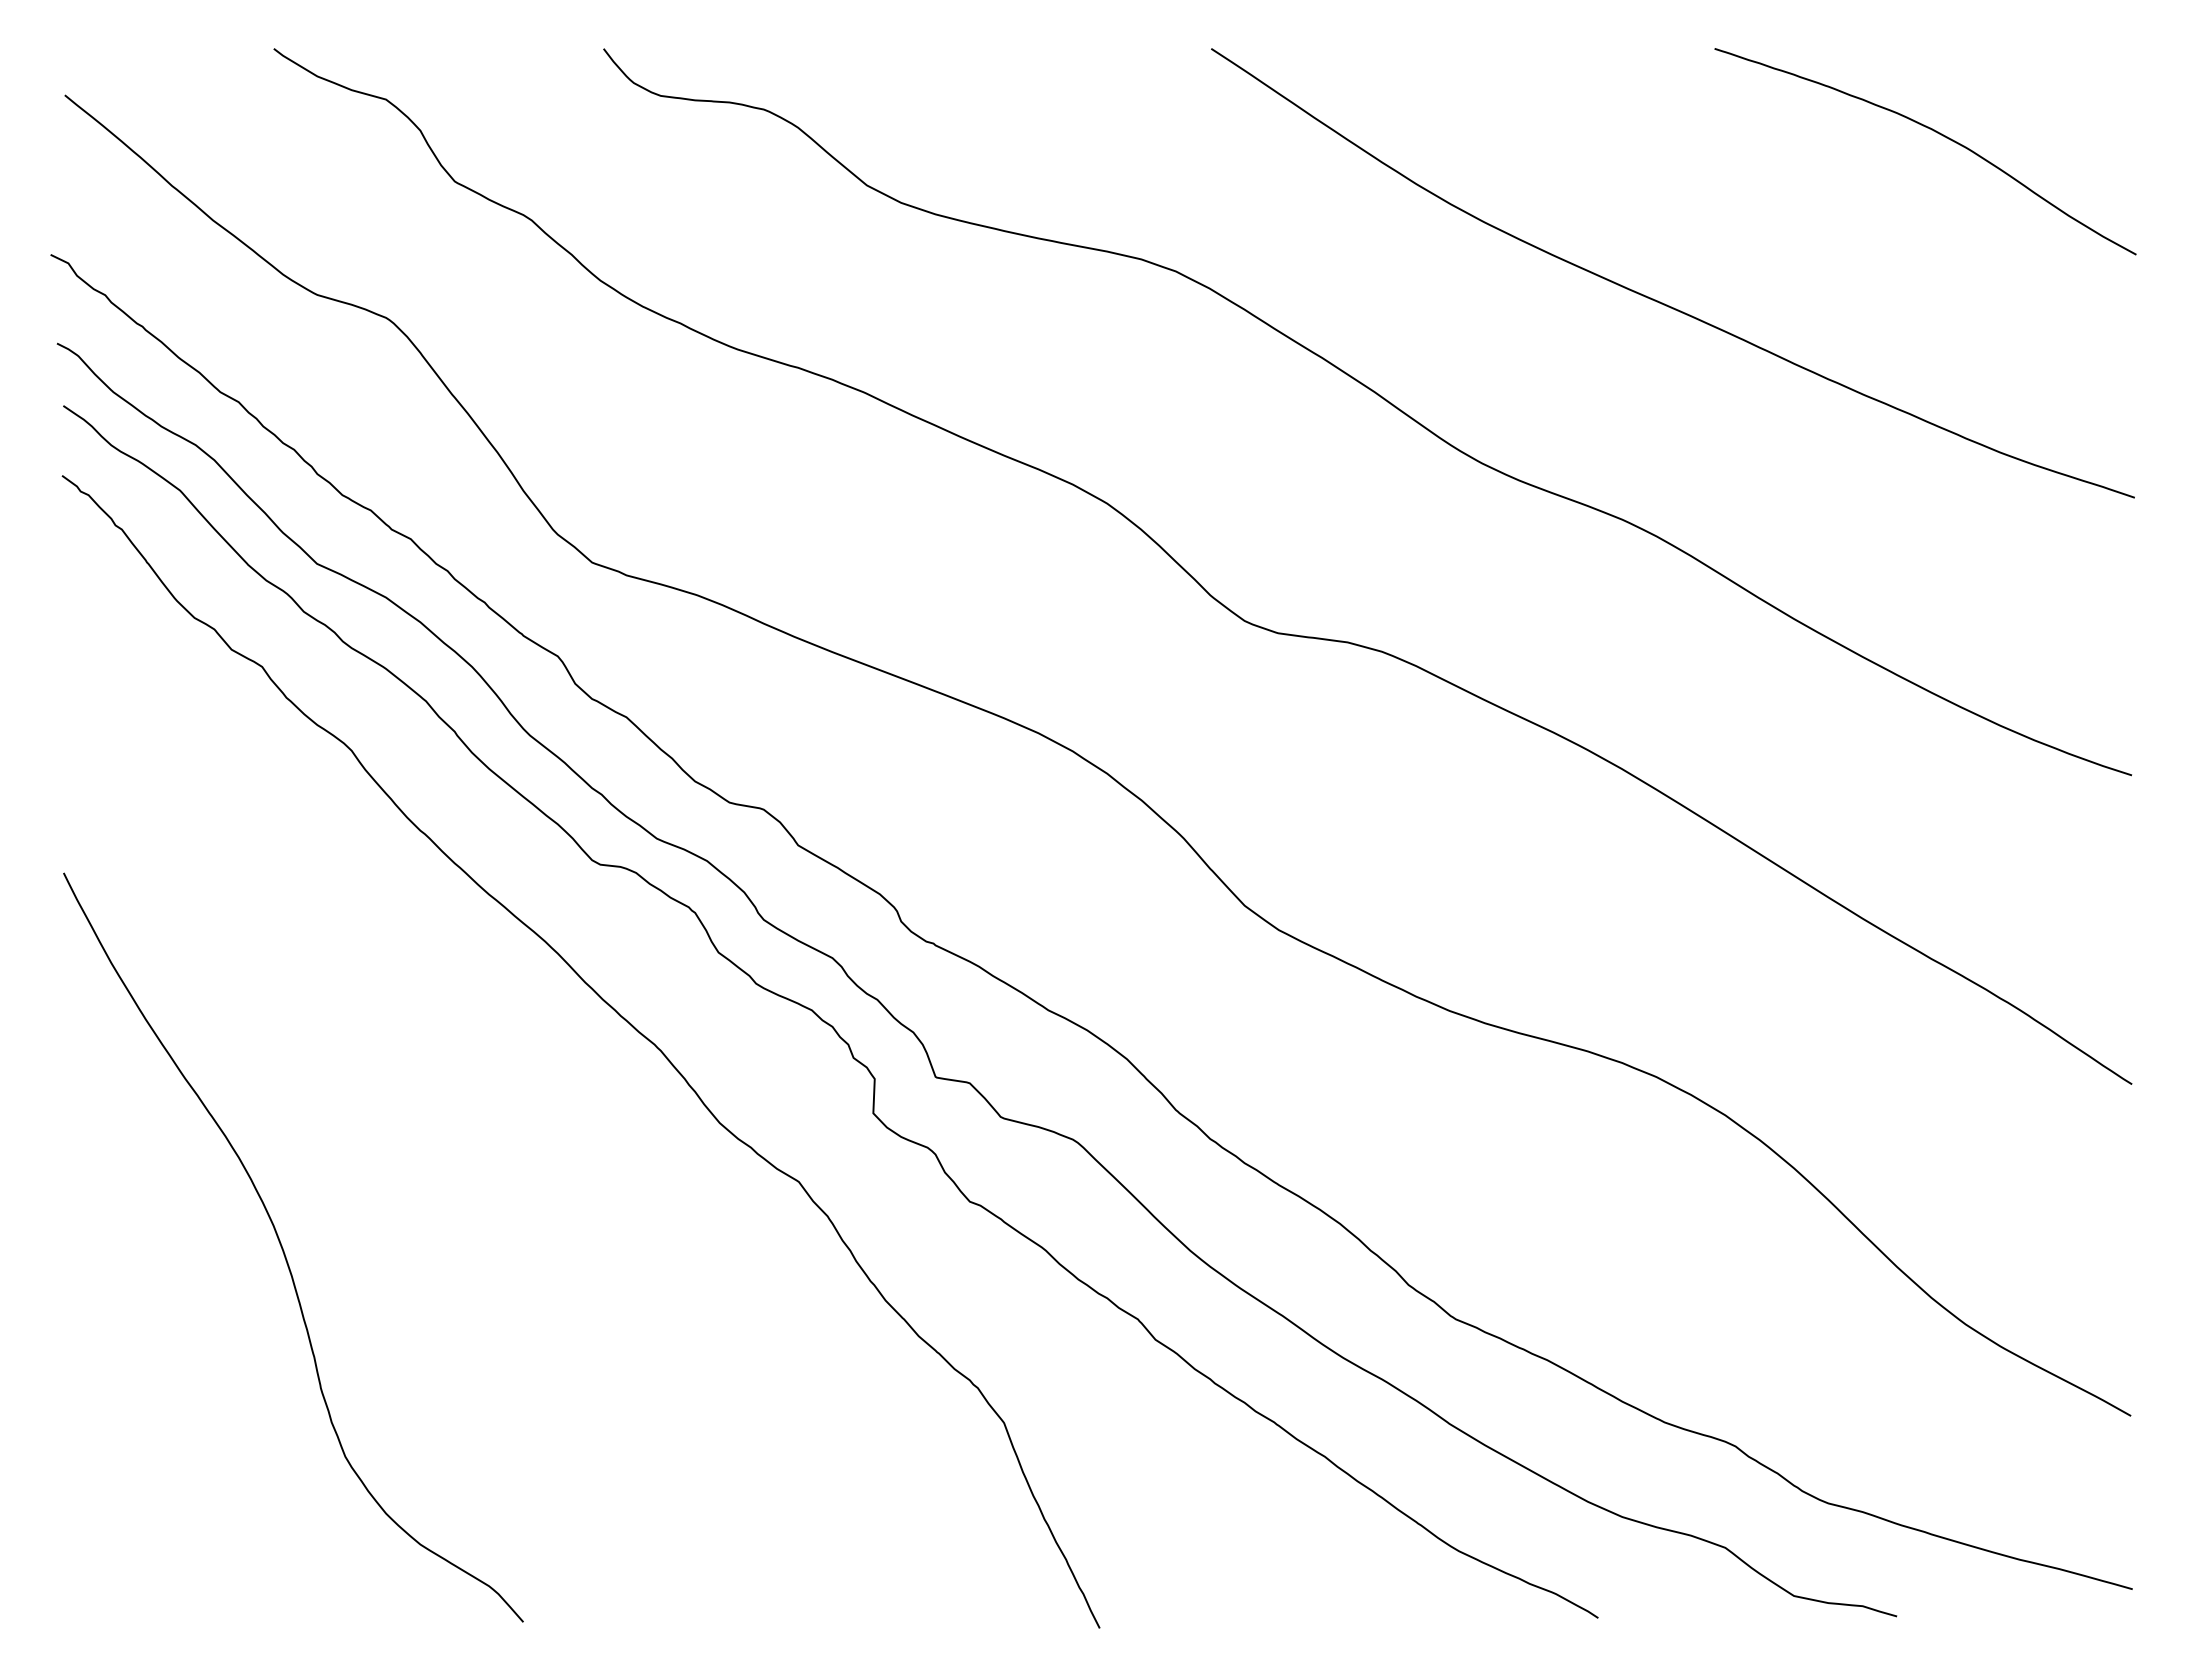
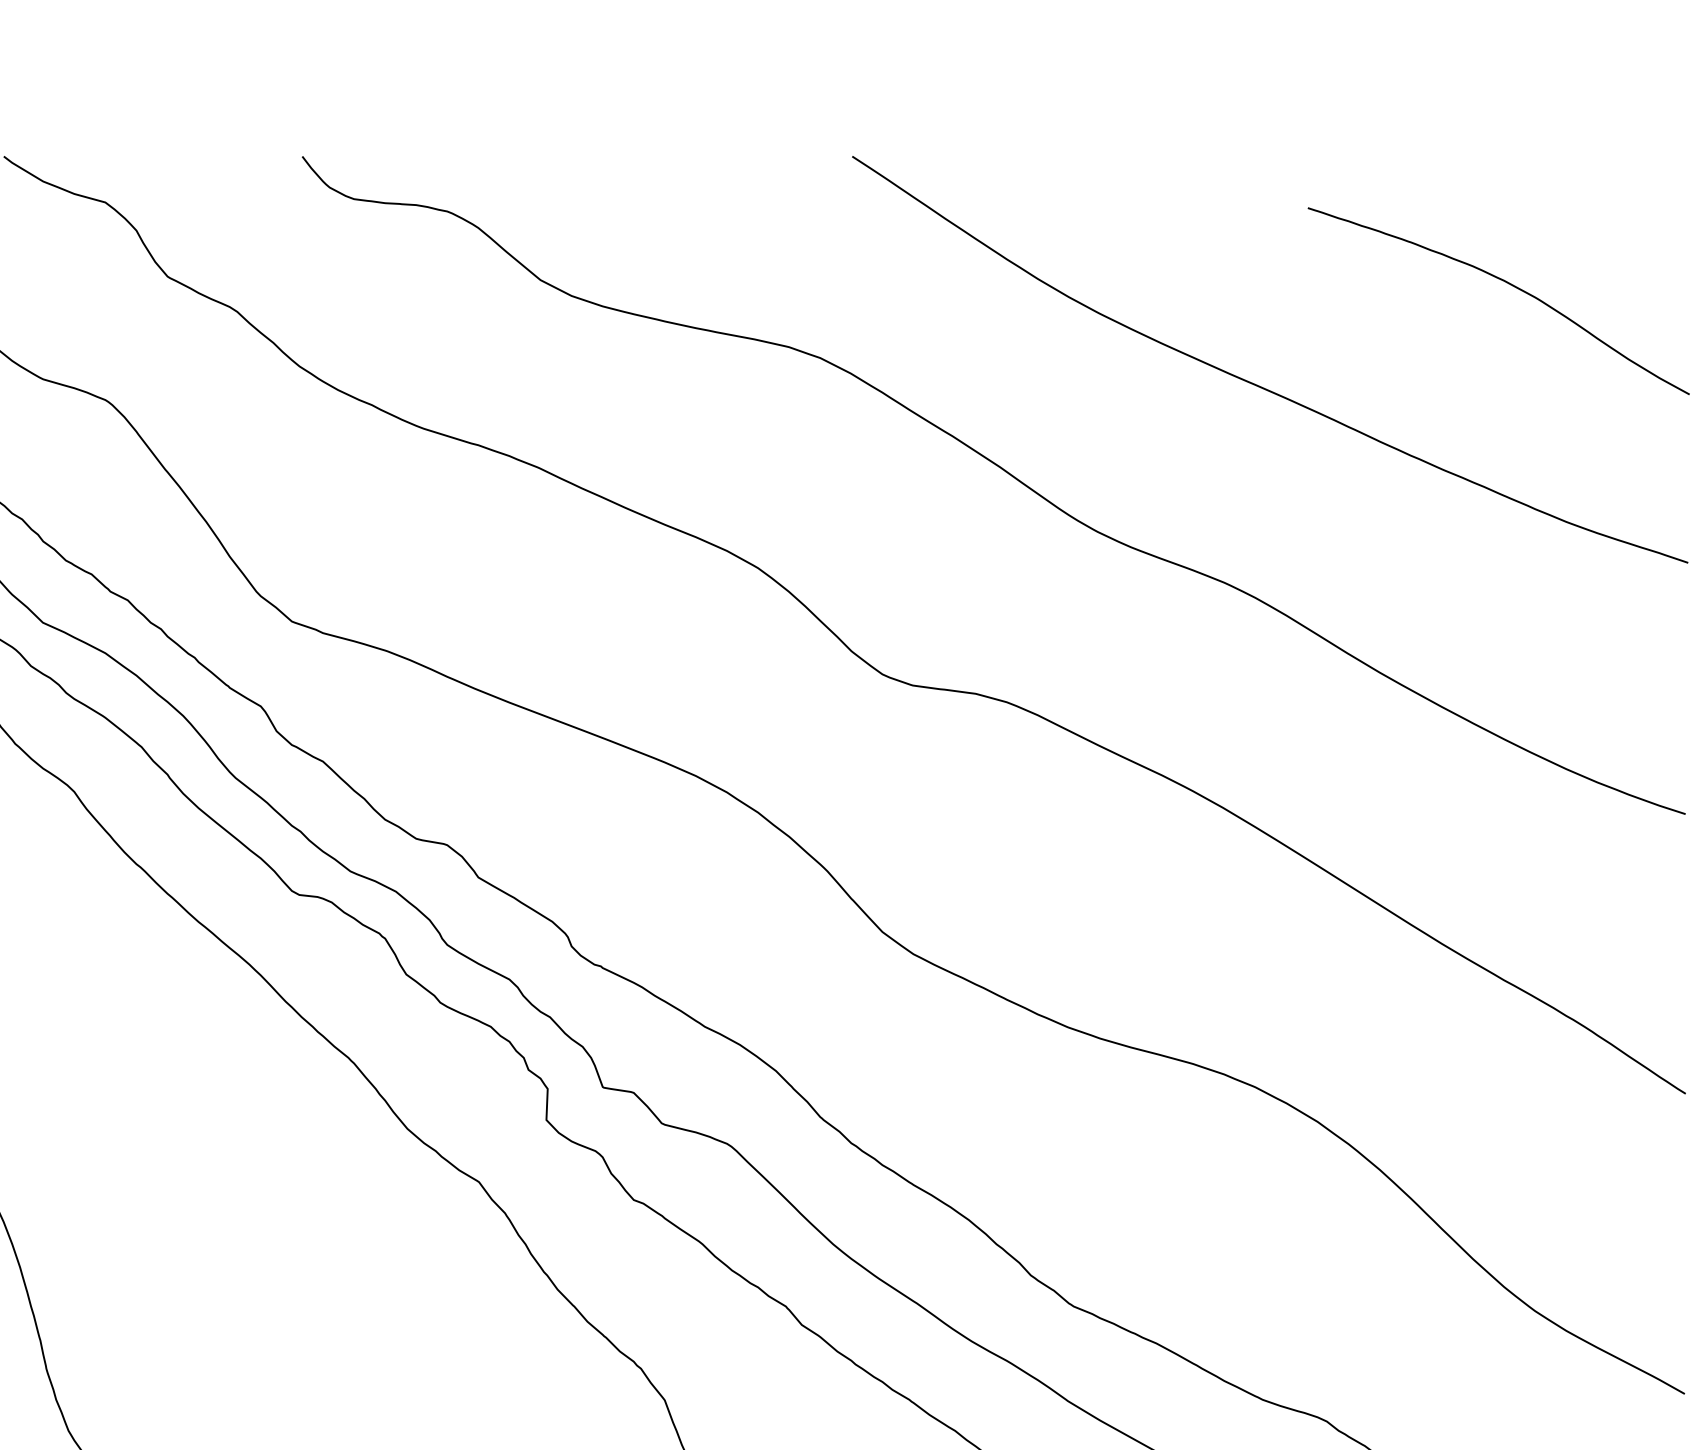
curve: (1935, 132) -> (1507, 283), moved

